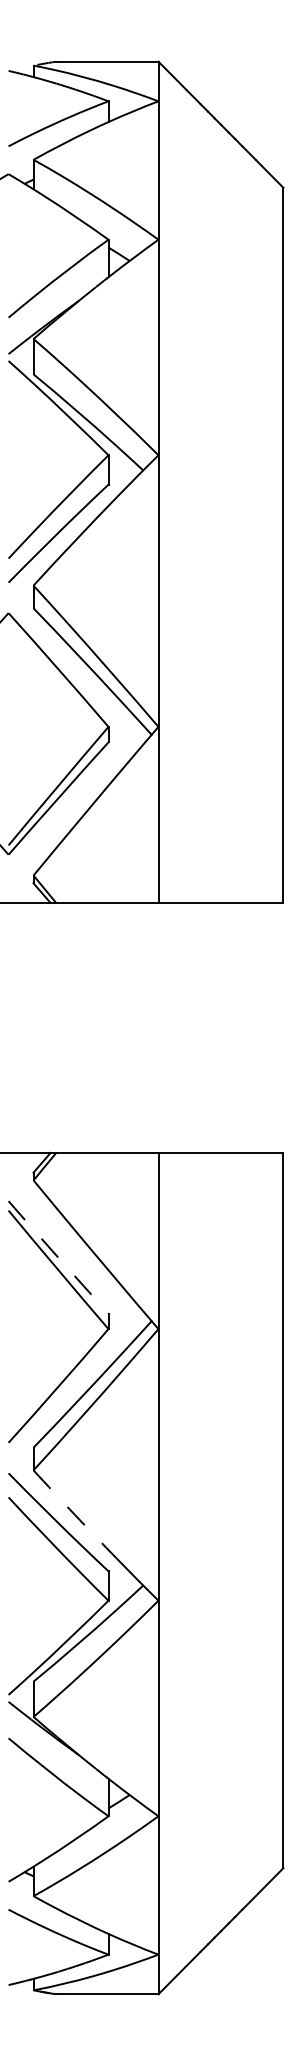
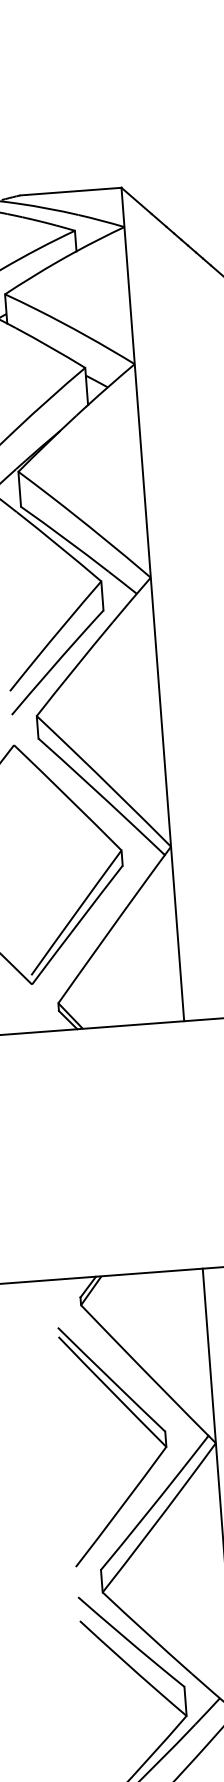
arc: (58, 1257) -> (111, 1379), dashed -> solid
arc: (74, 1514) -> (146, 1633), dashed -> solid

